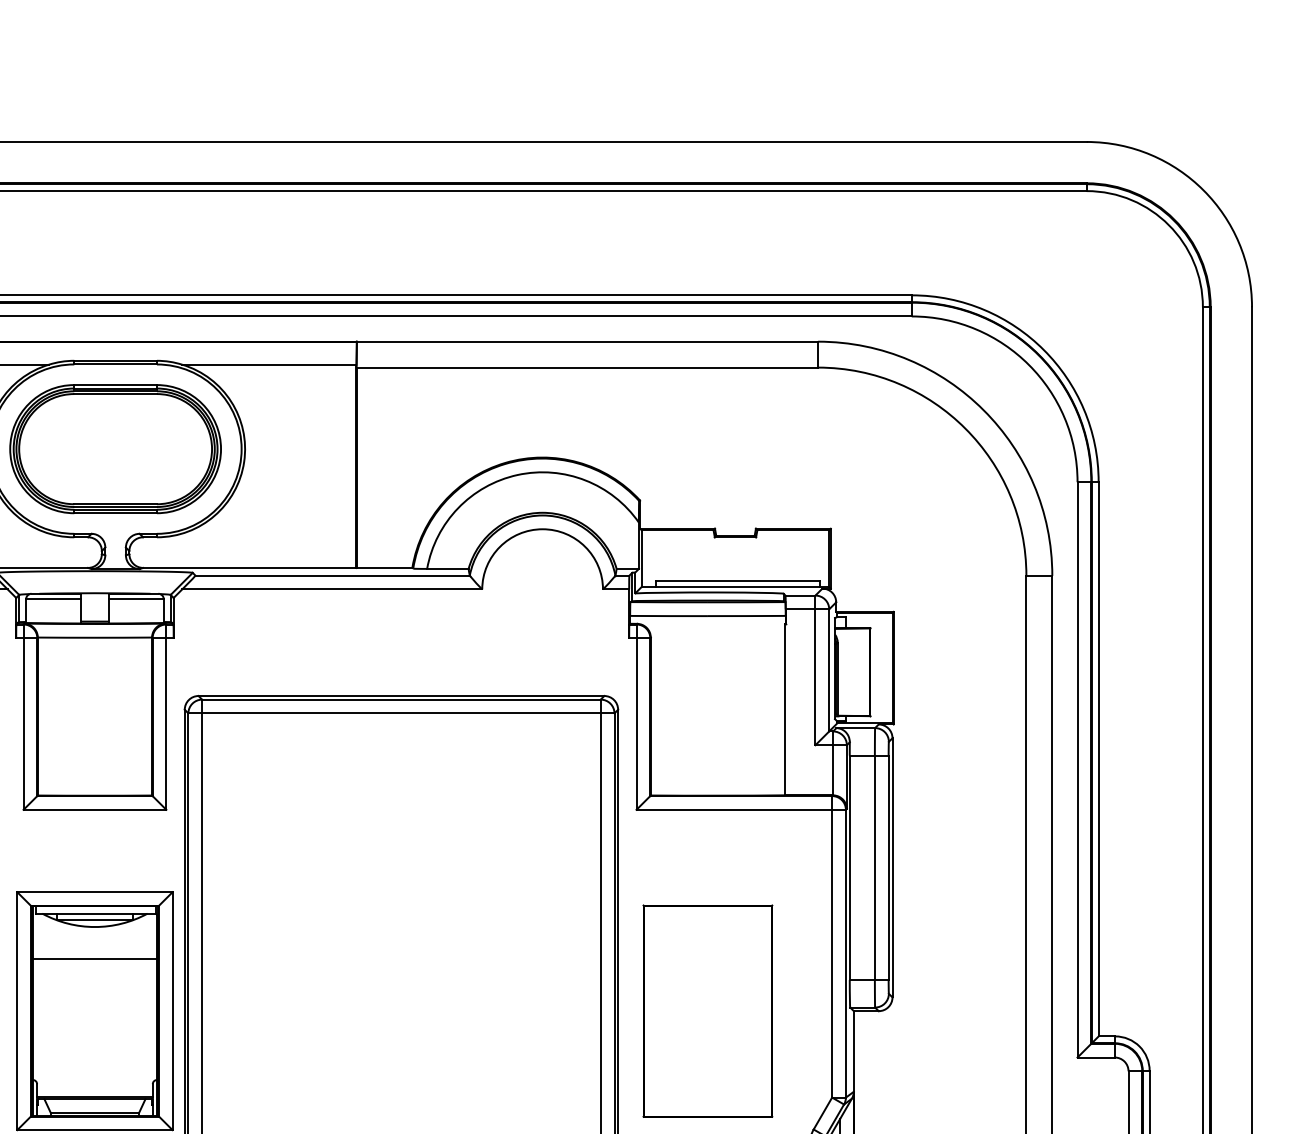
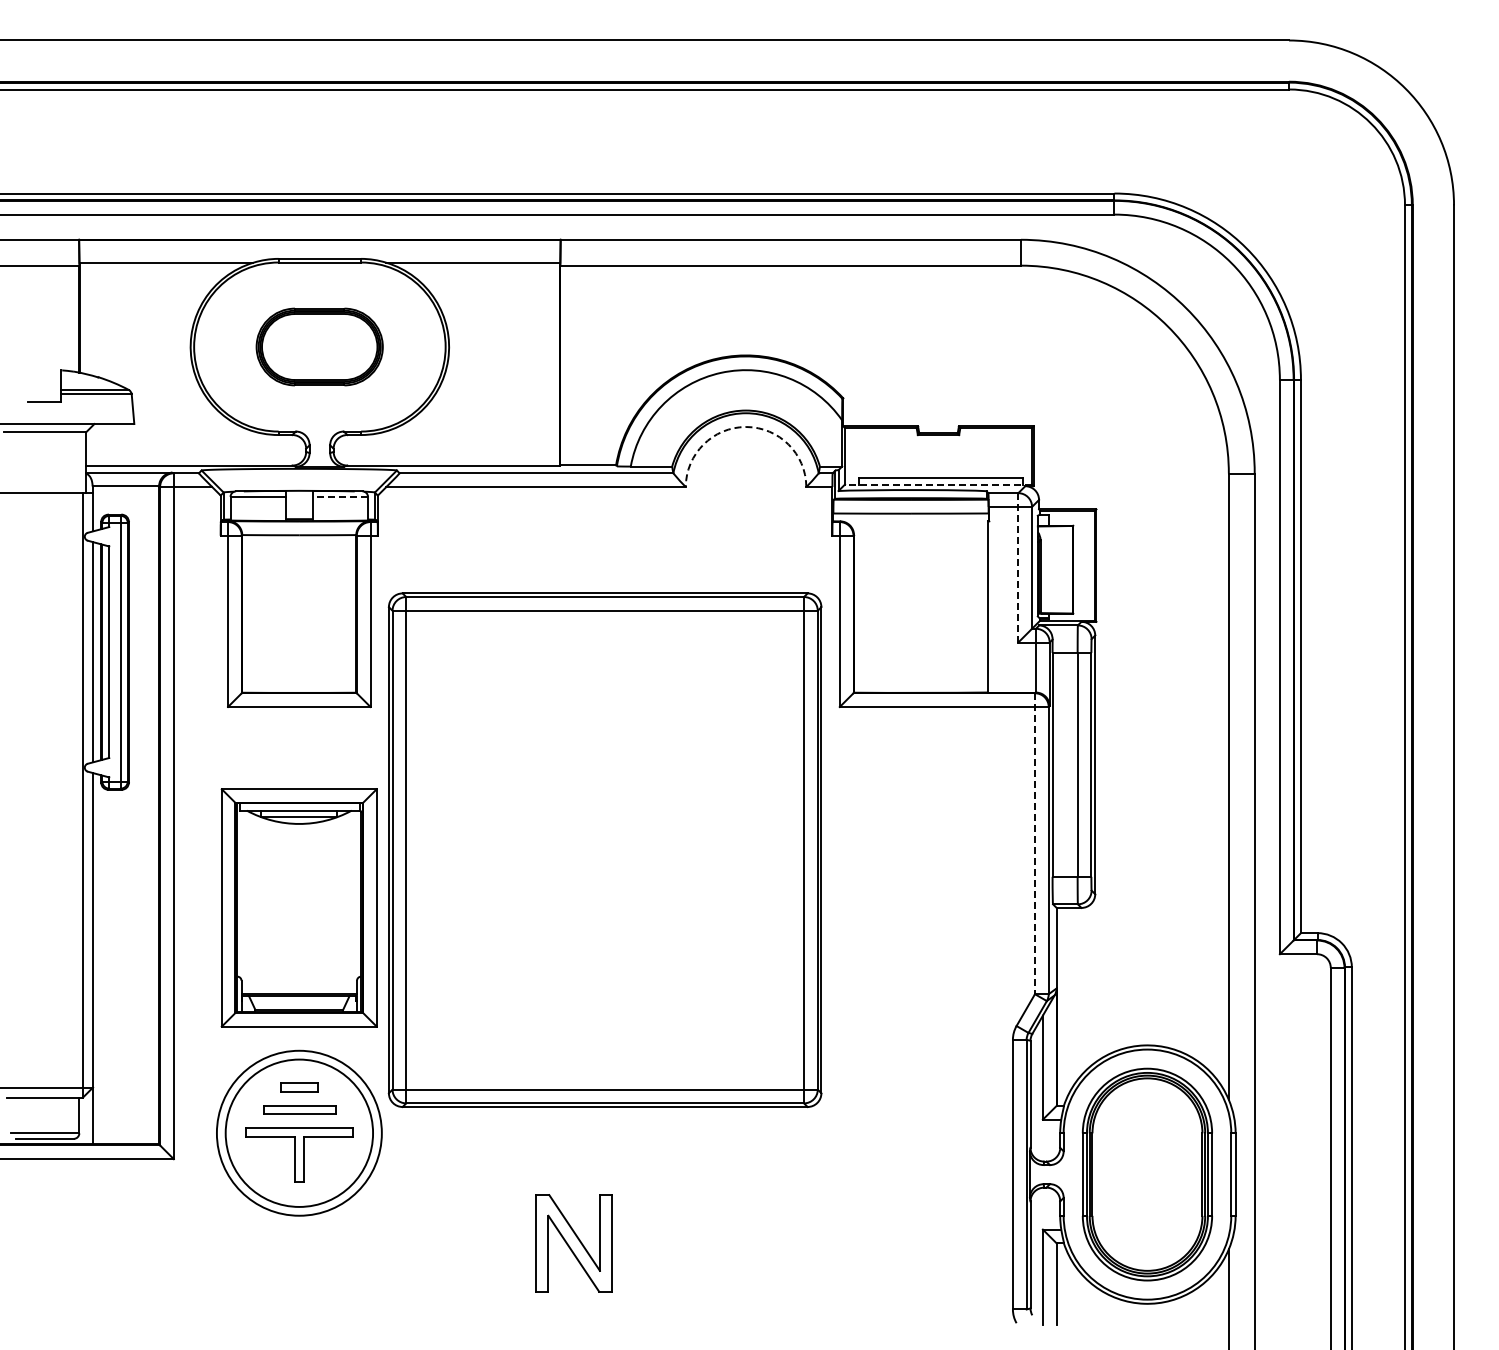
part: (115, 448) -> (319, 346), size x0.6
arc: (543, 529) -> (746, 427), solid -> dashed
line: (735, 586) -> (938, 484), solid -> dashed
line: (136, 598) -> (340, 496), solid -> dashed
line: (815, 670) -> (1018, 567), solid -> dashed
line: (831, 947) -> (1034, 844), solid -> dashed
line: (95, 958) -> (299, 855), removed
part: (707, 1010) -> (910, 907), removed

